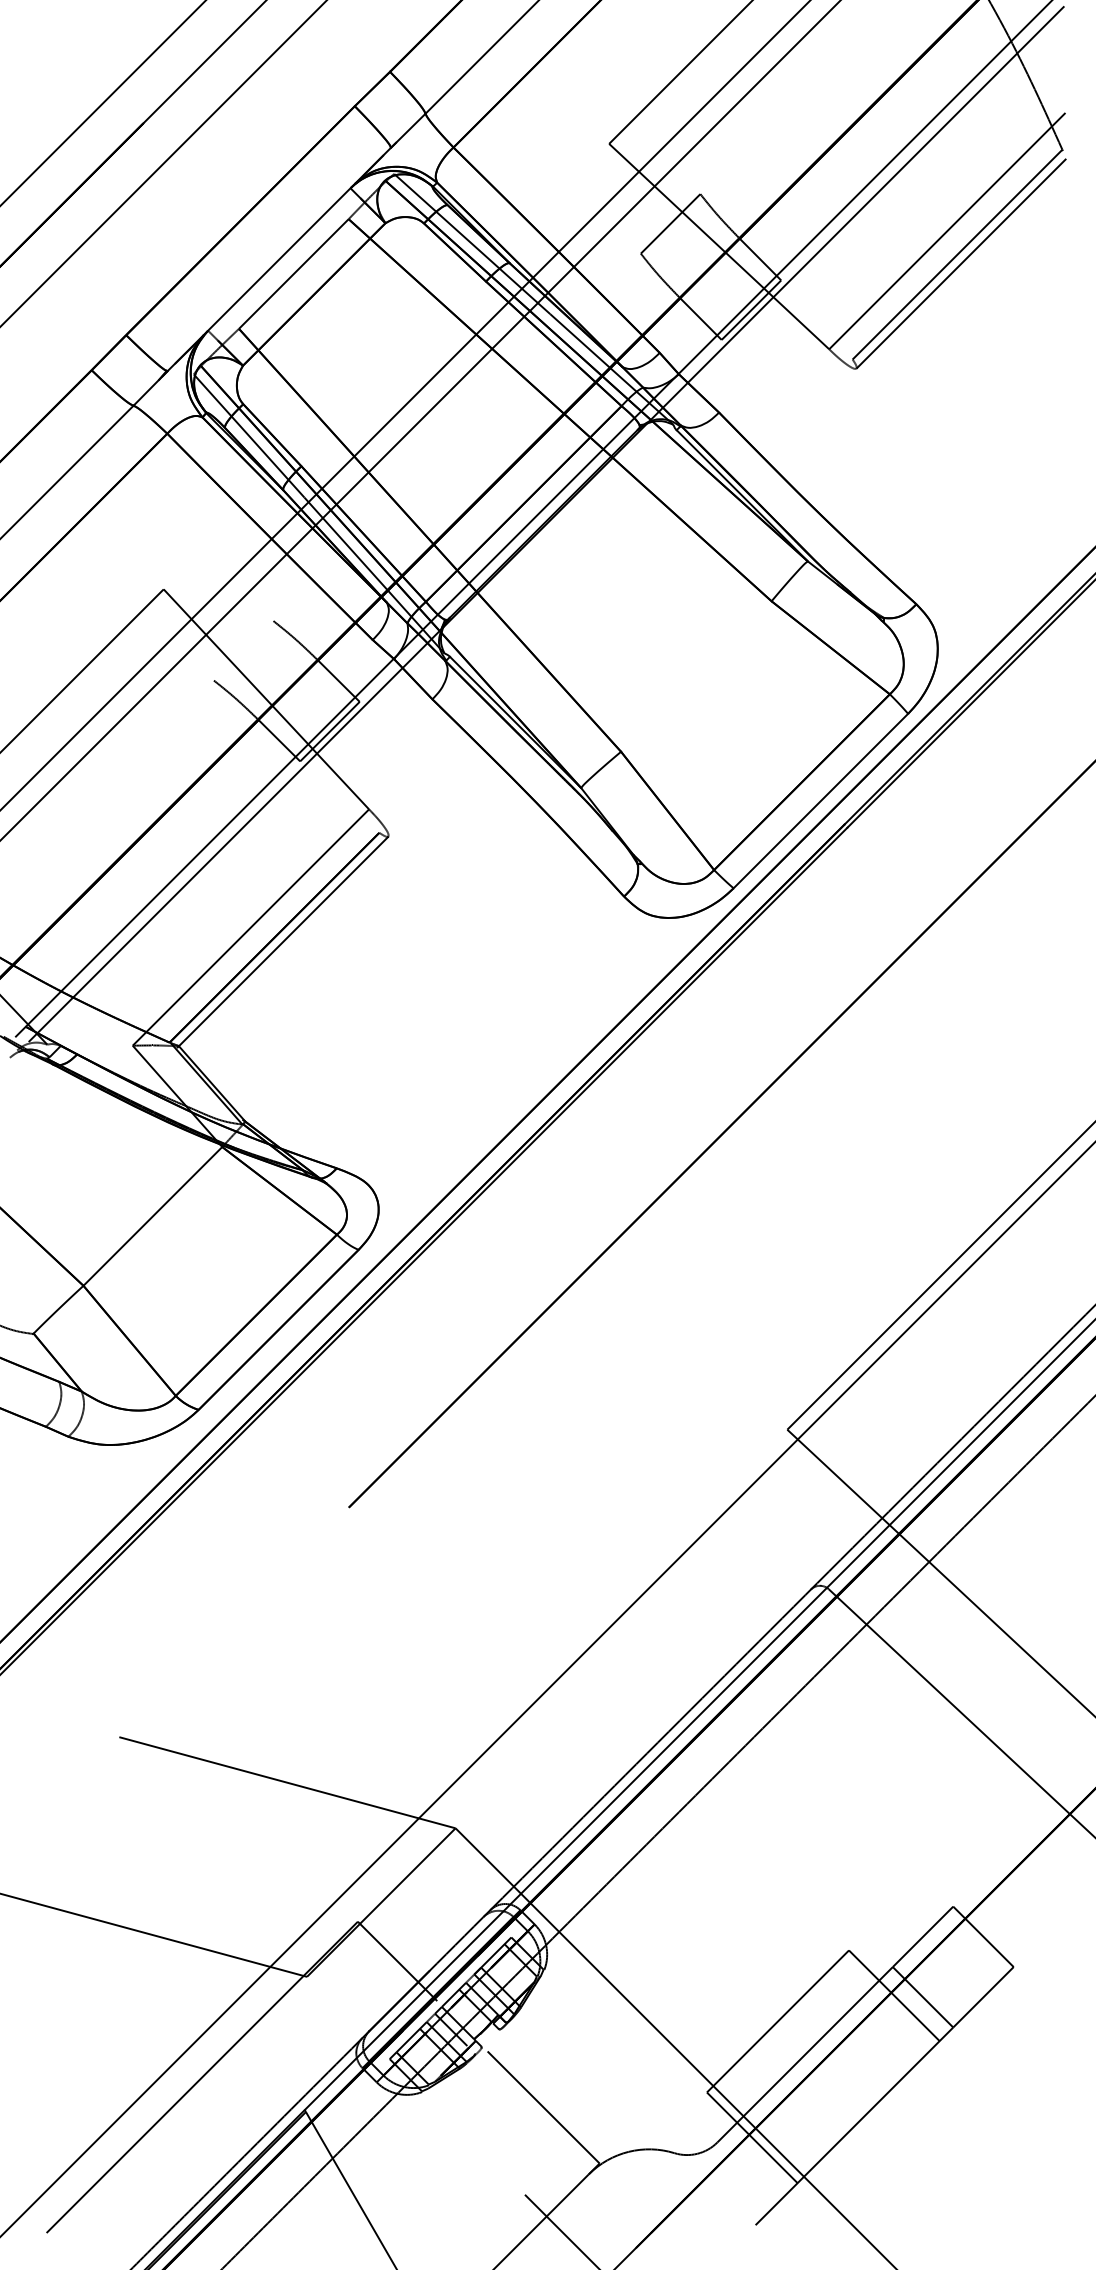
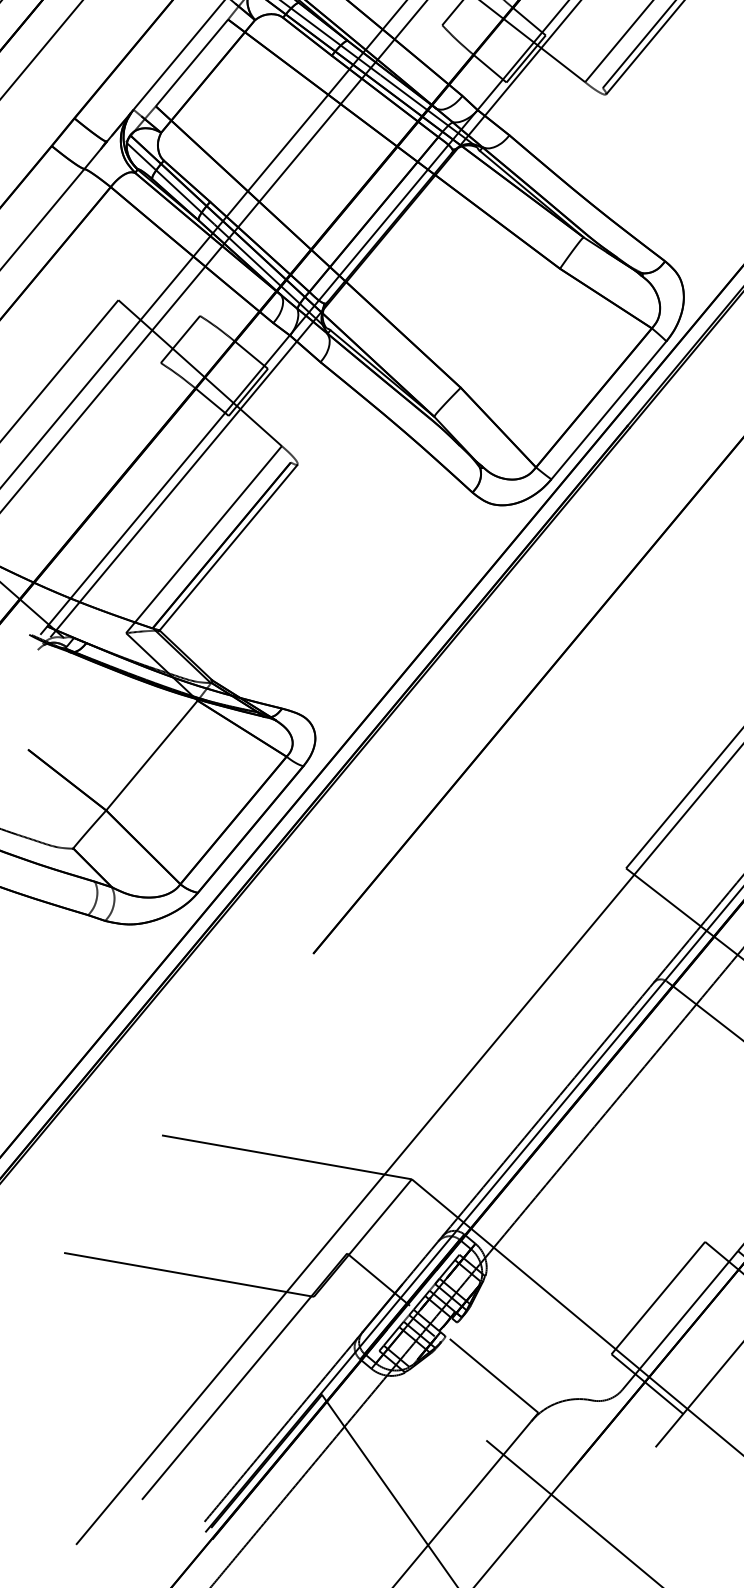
line: (243, 650) -> (180, 339), added

